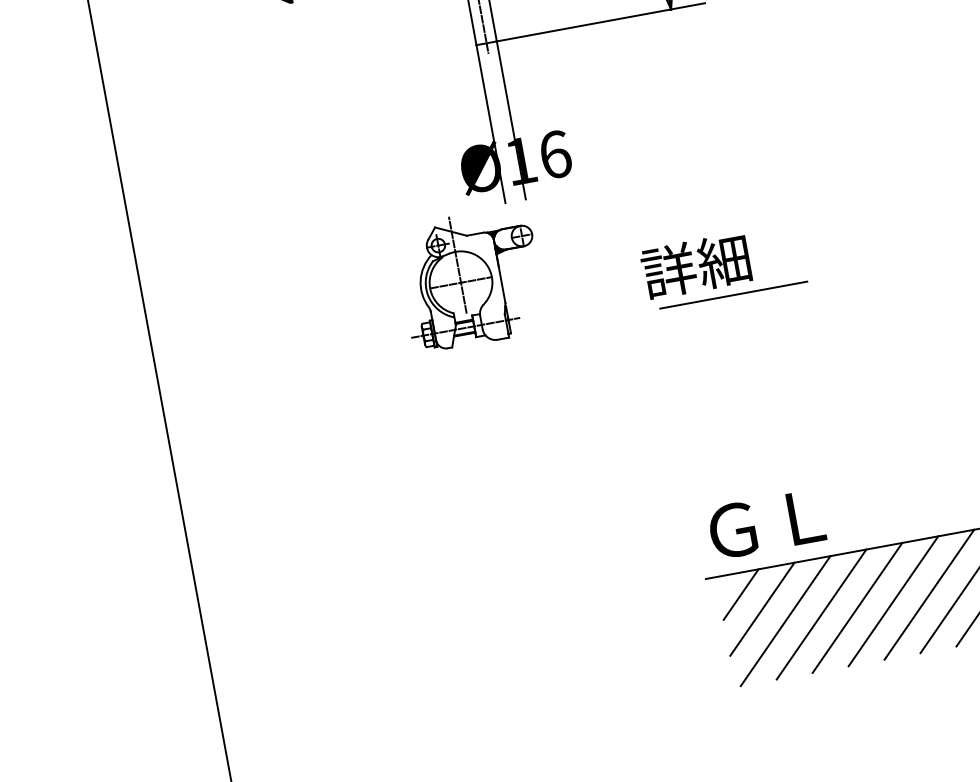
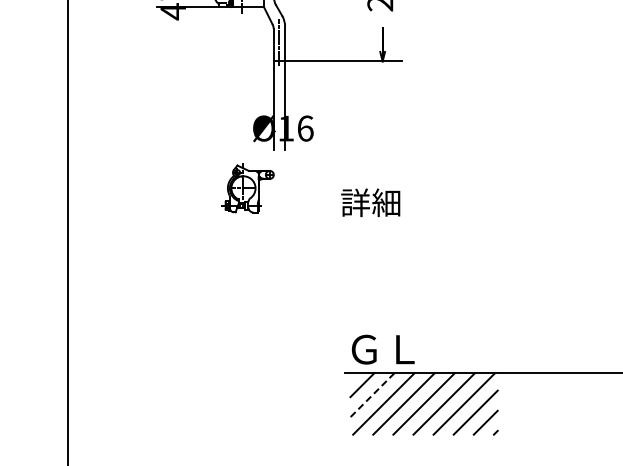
part: (470, 279) -> (247, 187), size x0.7
line: (734, 295) -> (388, 222), removed
line: (762, 609) -> (372, 395), solid -> dashed

